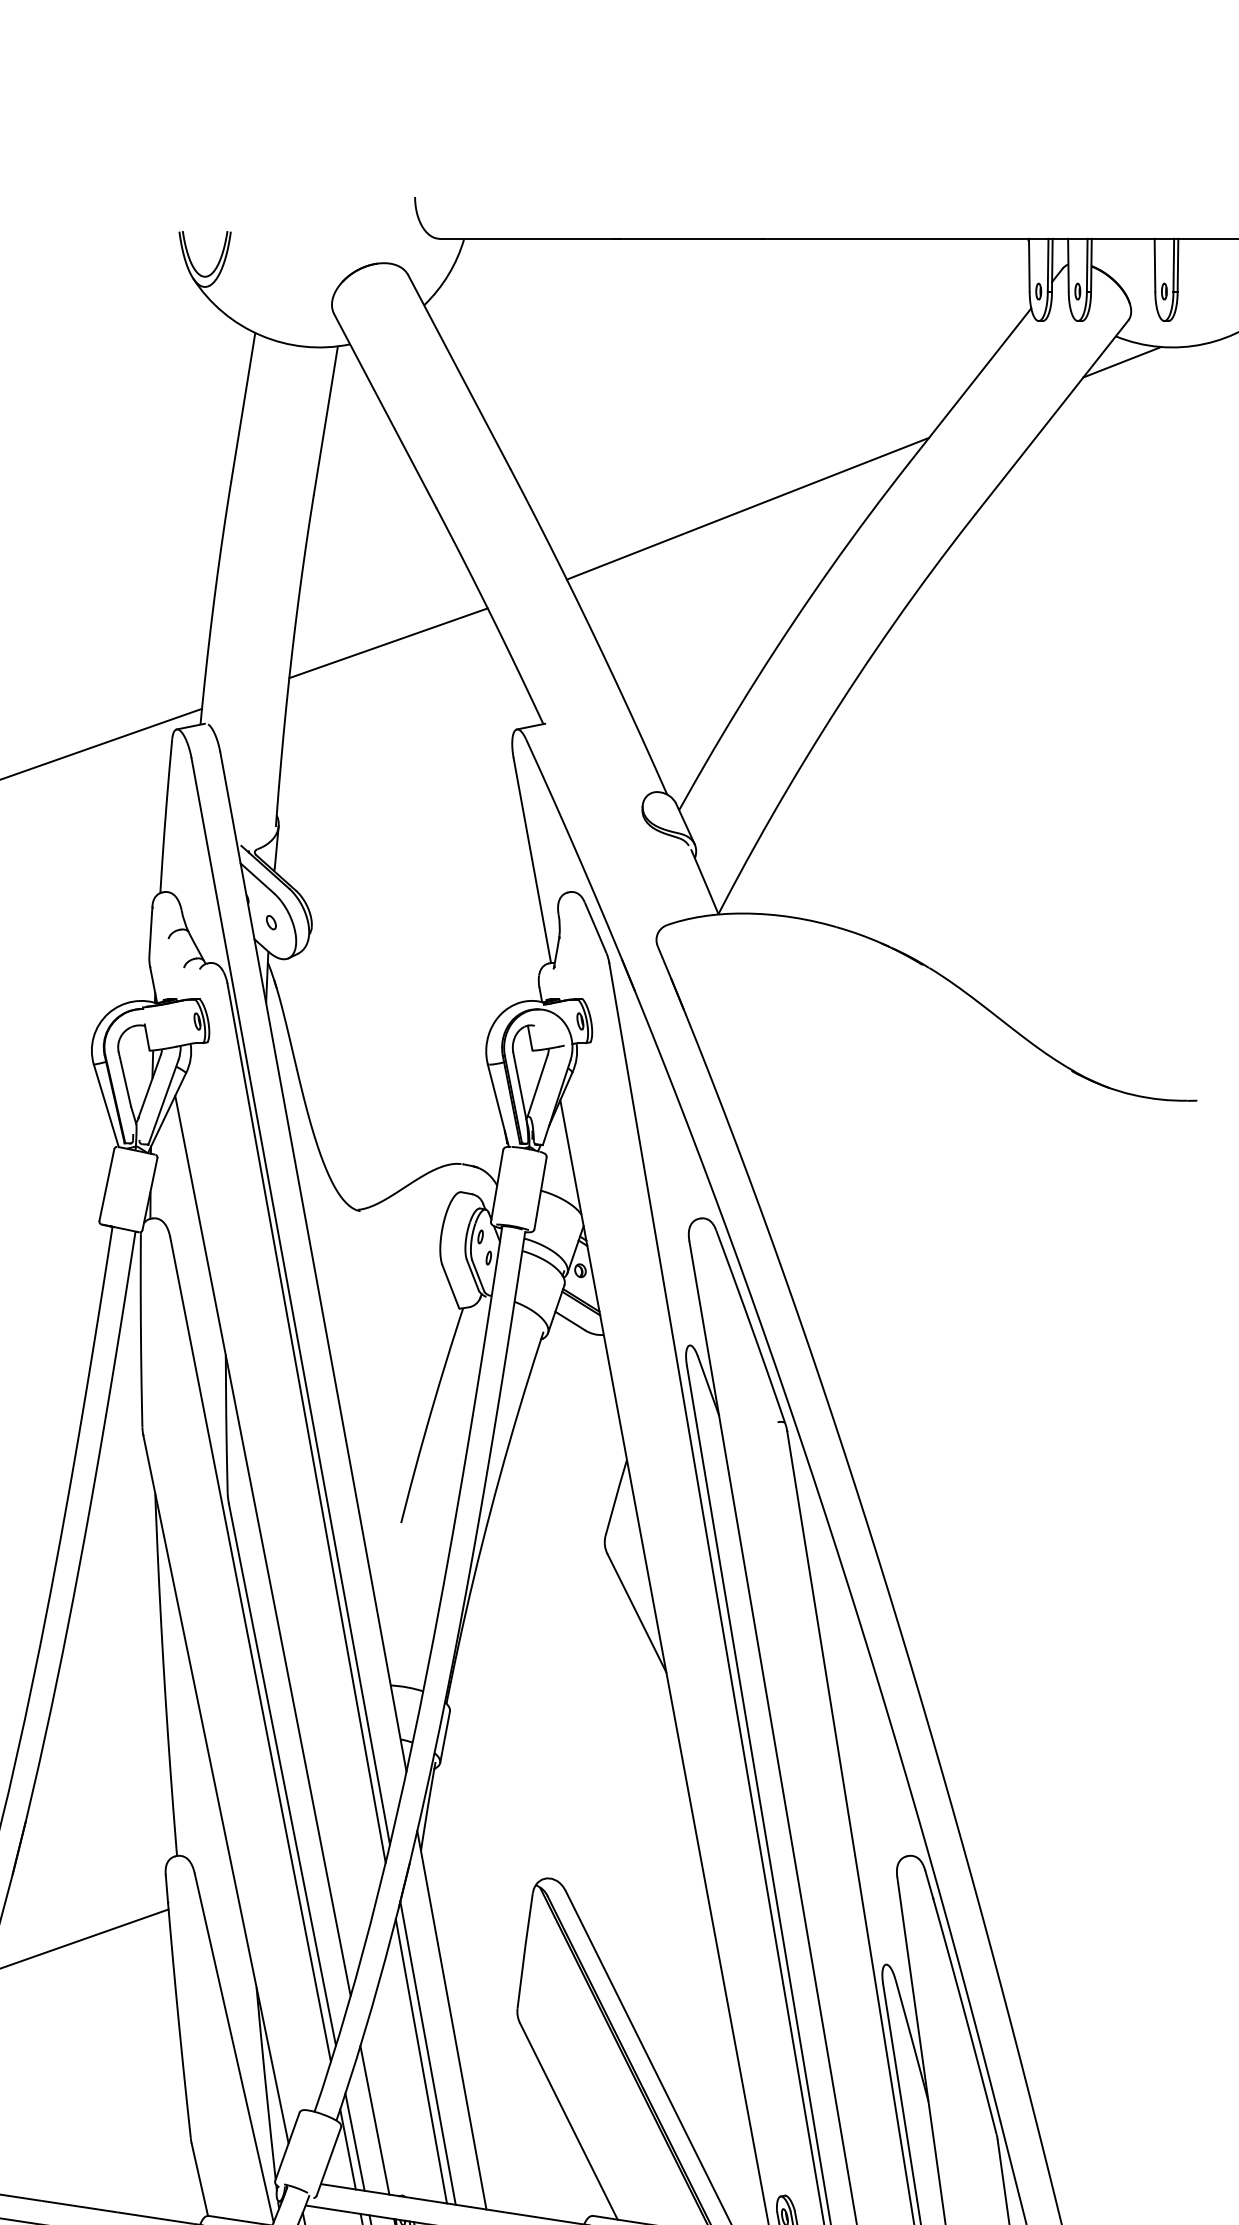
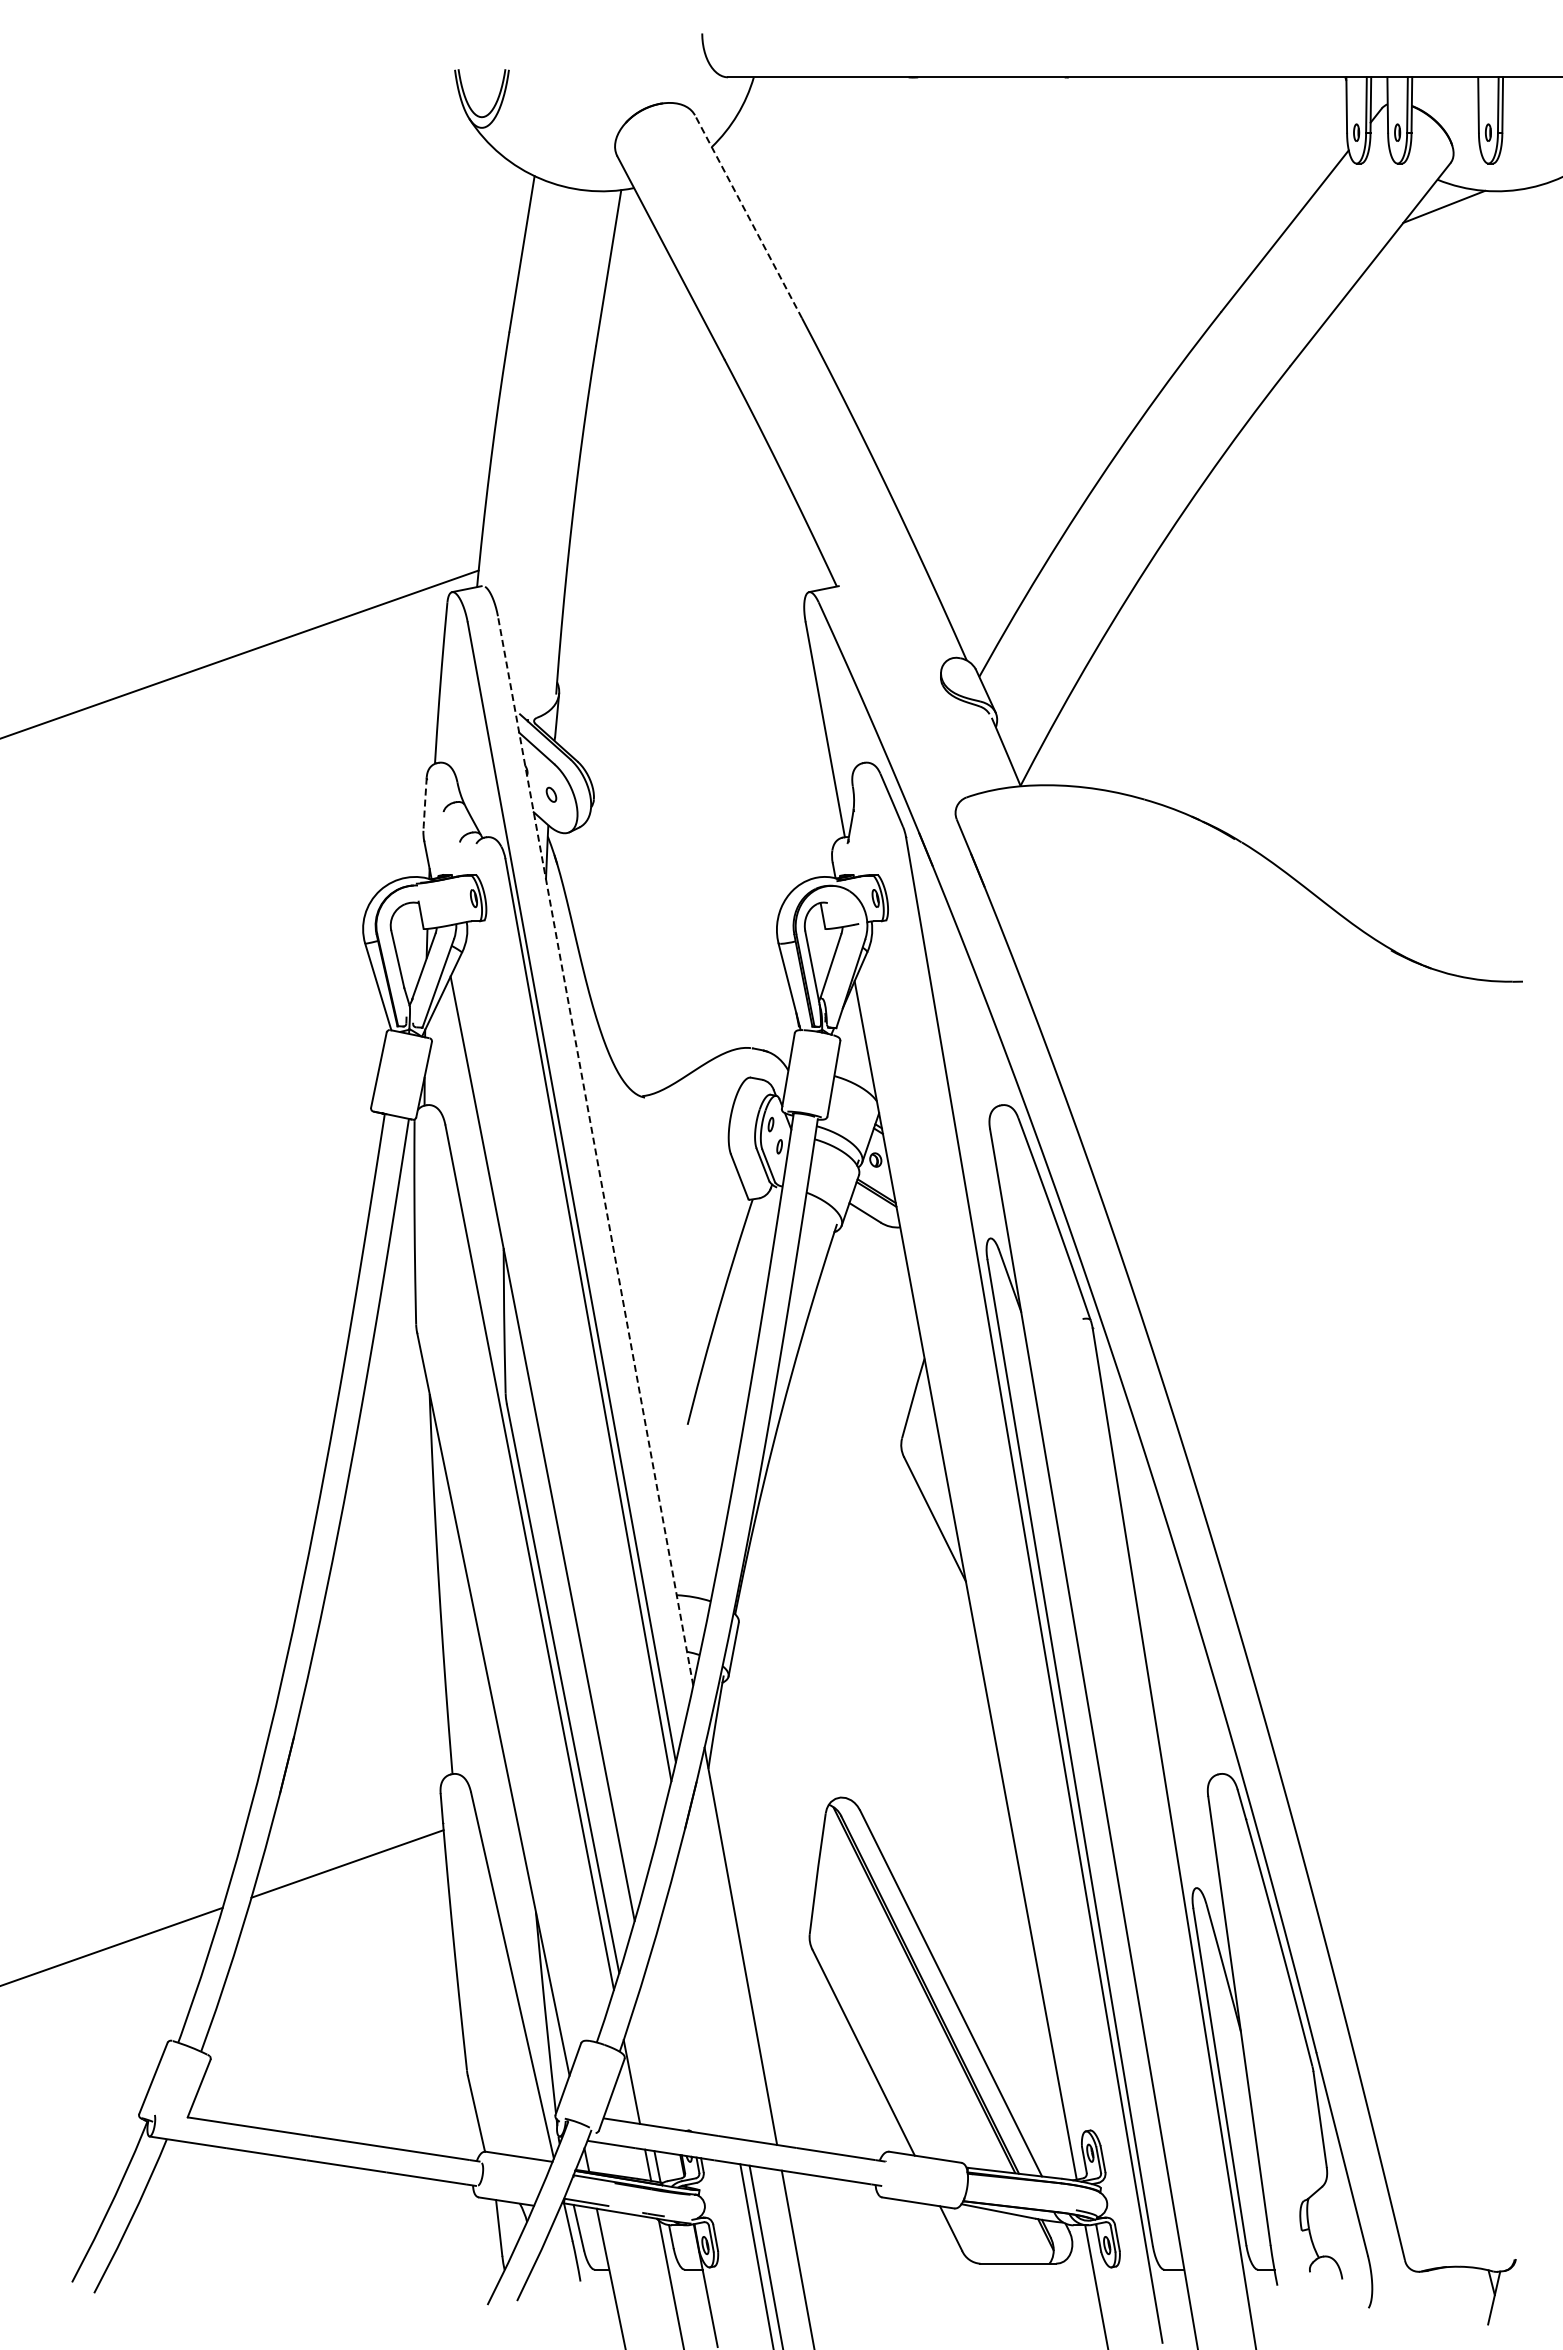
line: (459, 371) -> (748, 216), solid -> dashed
line: (747, 508) -> (1051, 360), removed
line: (388, 643) -> (674, 501), removed
line: (151, 931) -> (425, 804), solid -> dashed
line: (313, 1261) -> (595, 1150), solid -> dashed
line: (427, 2052) -> (715, 1980), removed
line: (421, 2061) -> (708, 1989), removed
line: (374, 2120) -> (659, 2051), removed
line: (355, 2142) -> (639, 2074), removed

